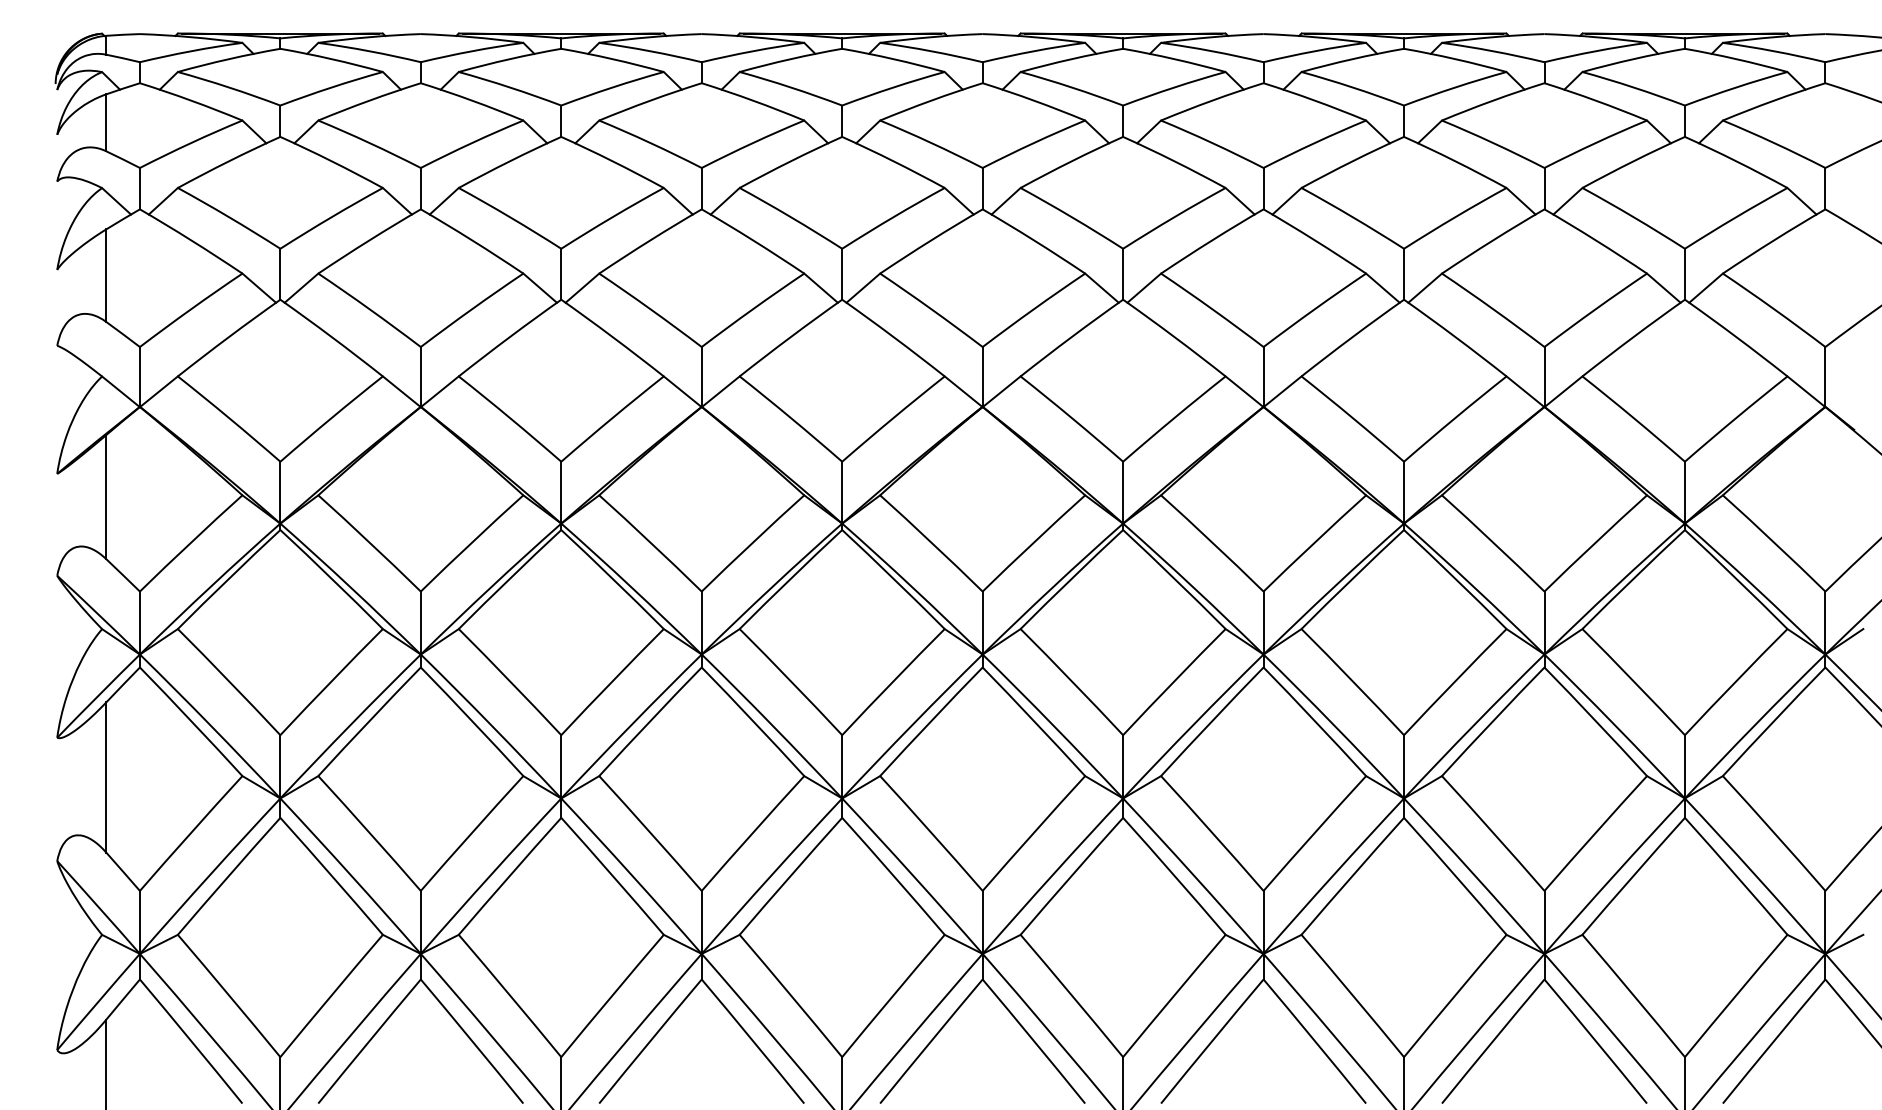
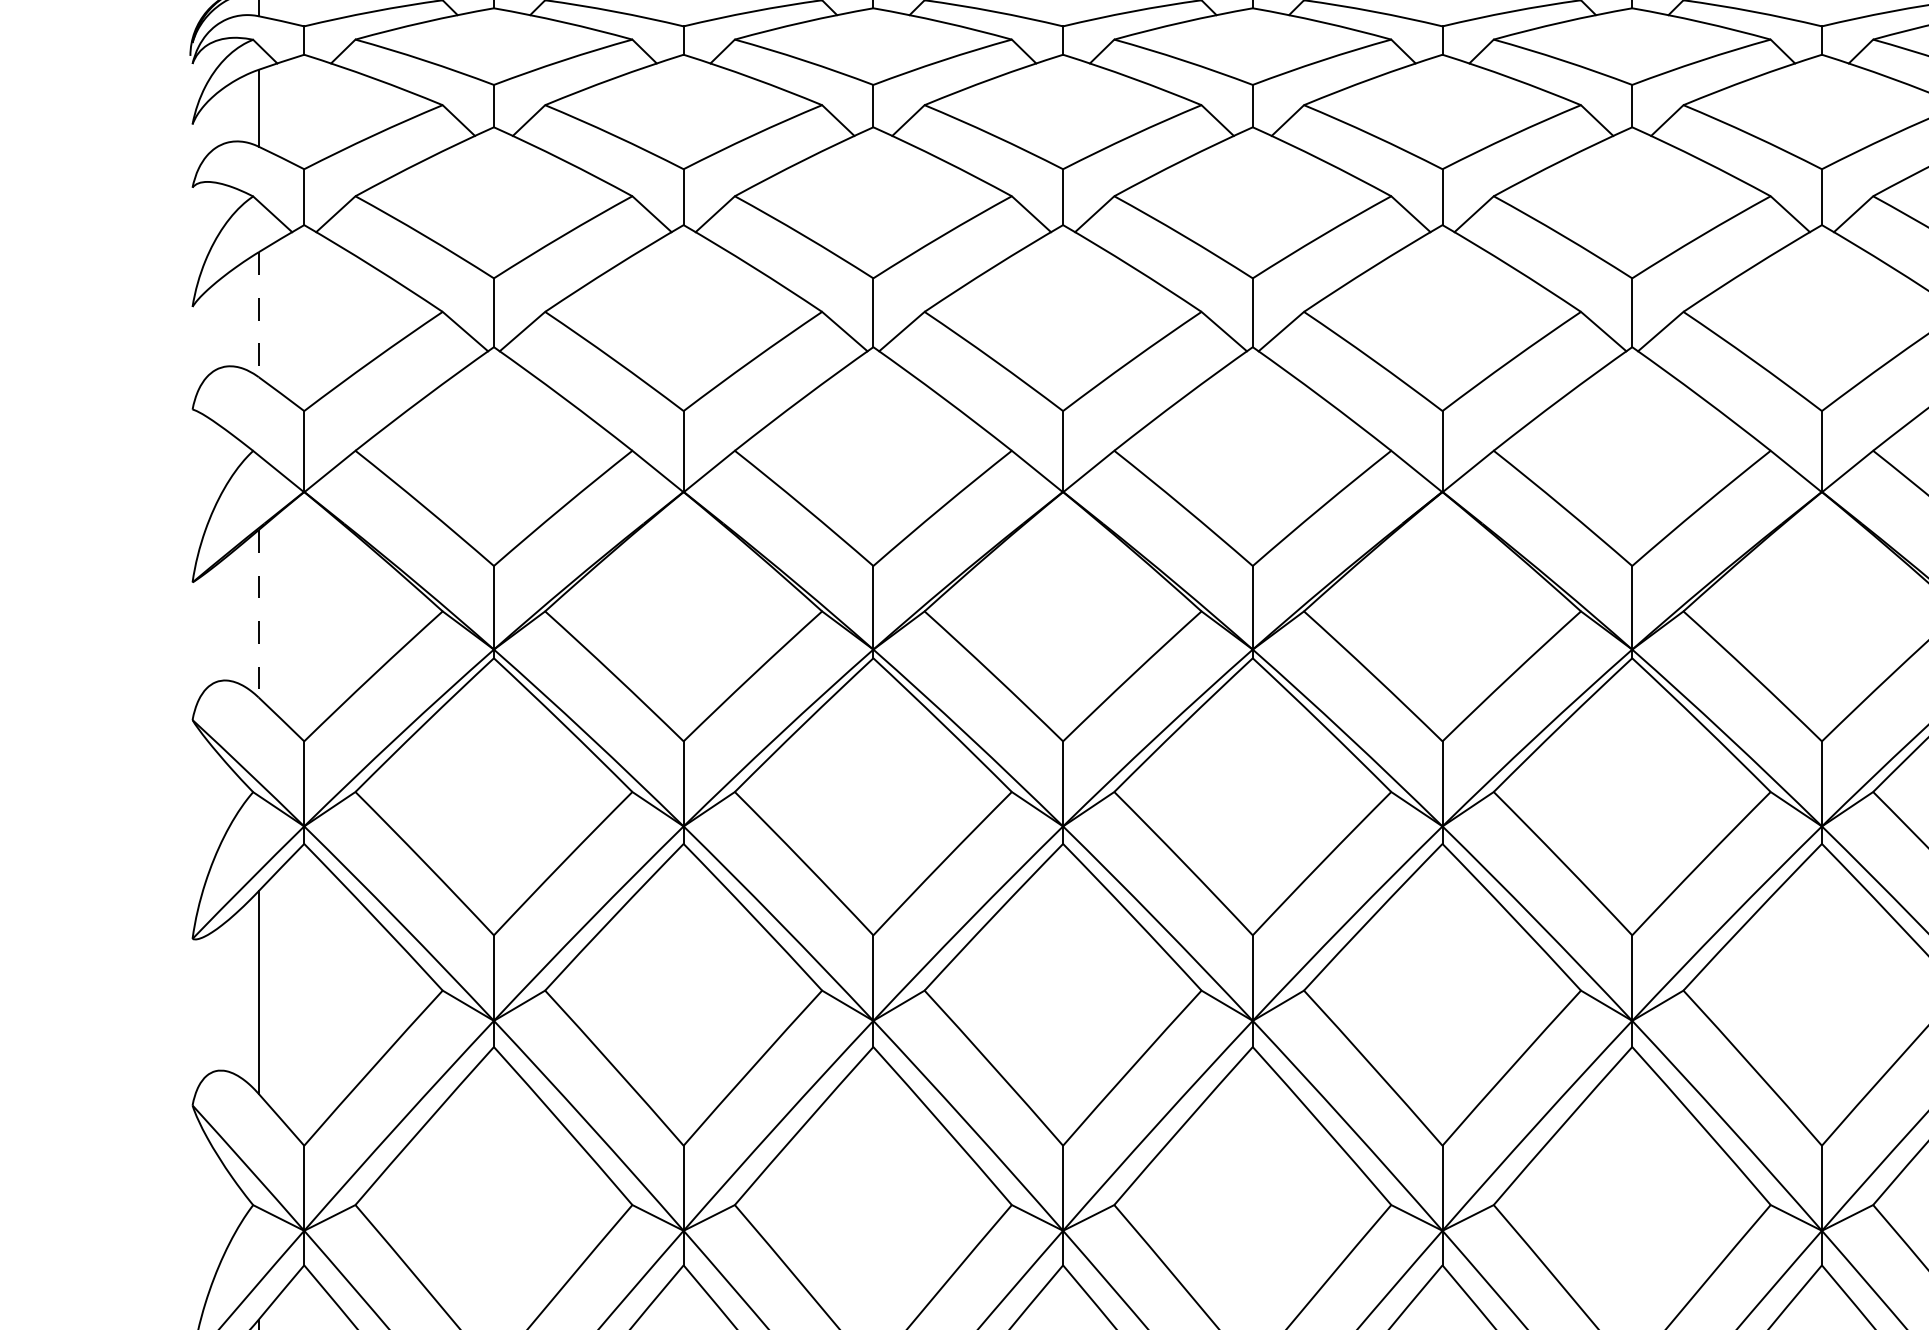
line: (106, 276) -> (259, 315), solid -> dashed
line: (106, 497) -> (259, 614), solid -> dashed

